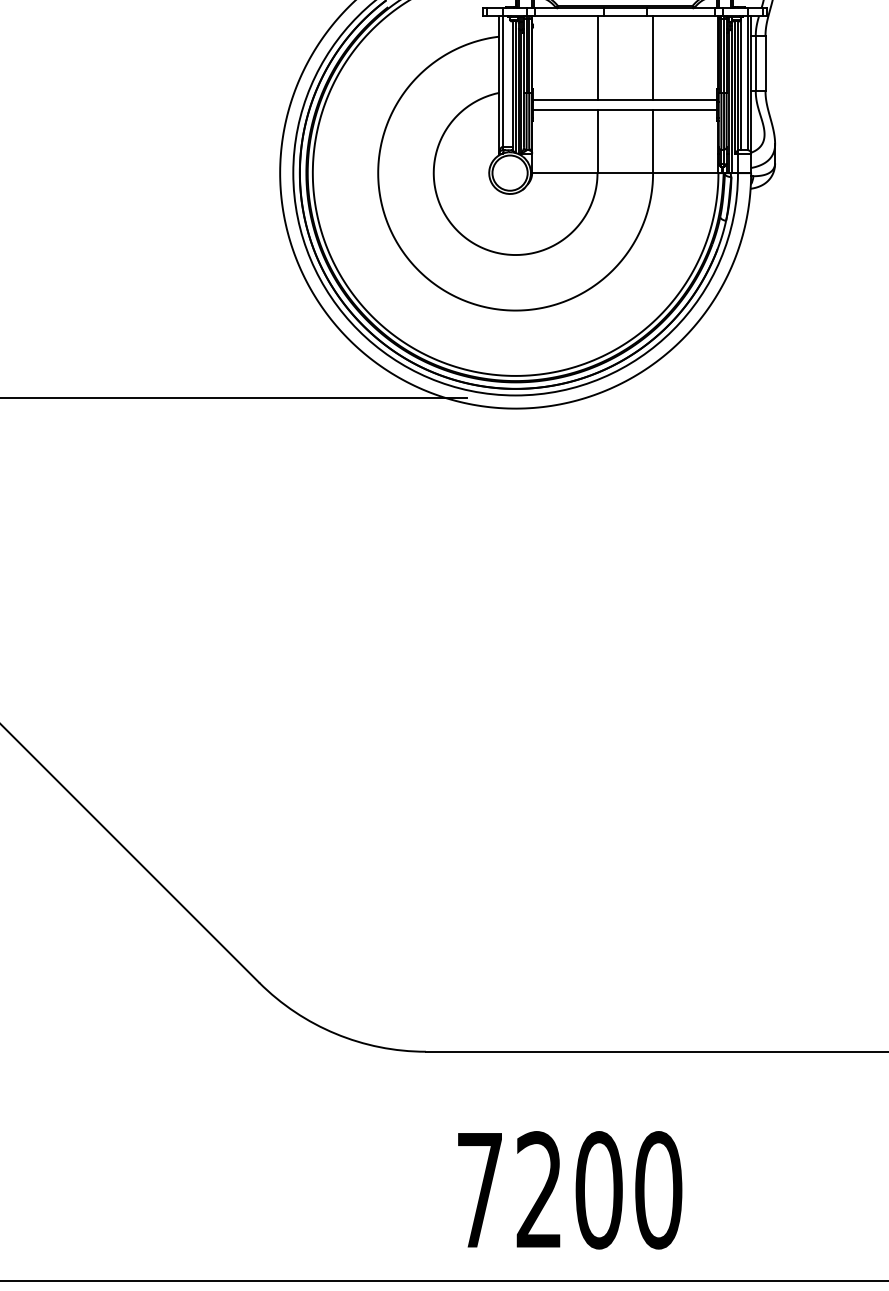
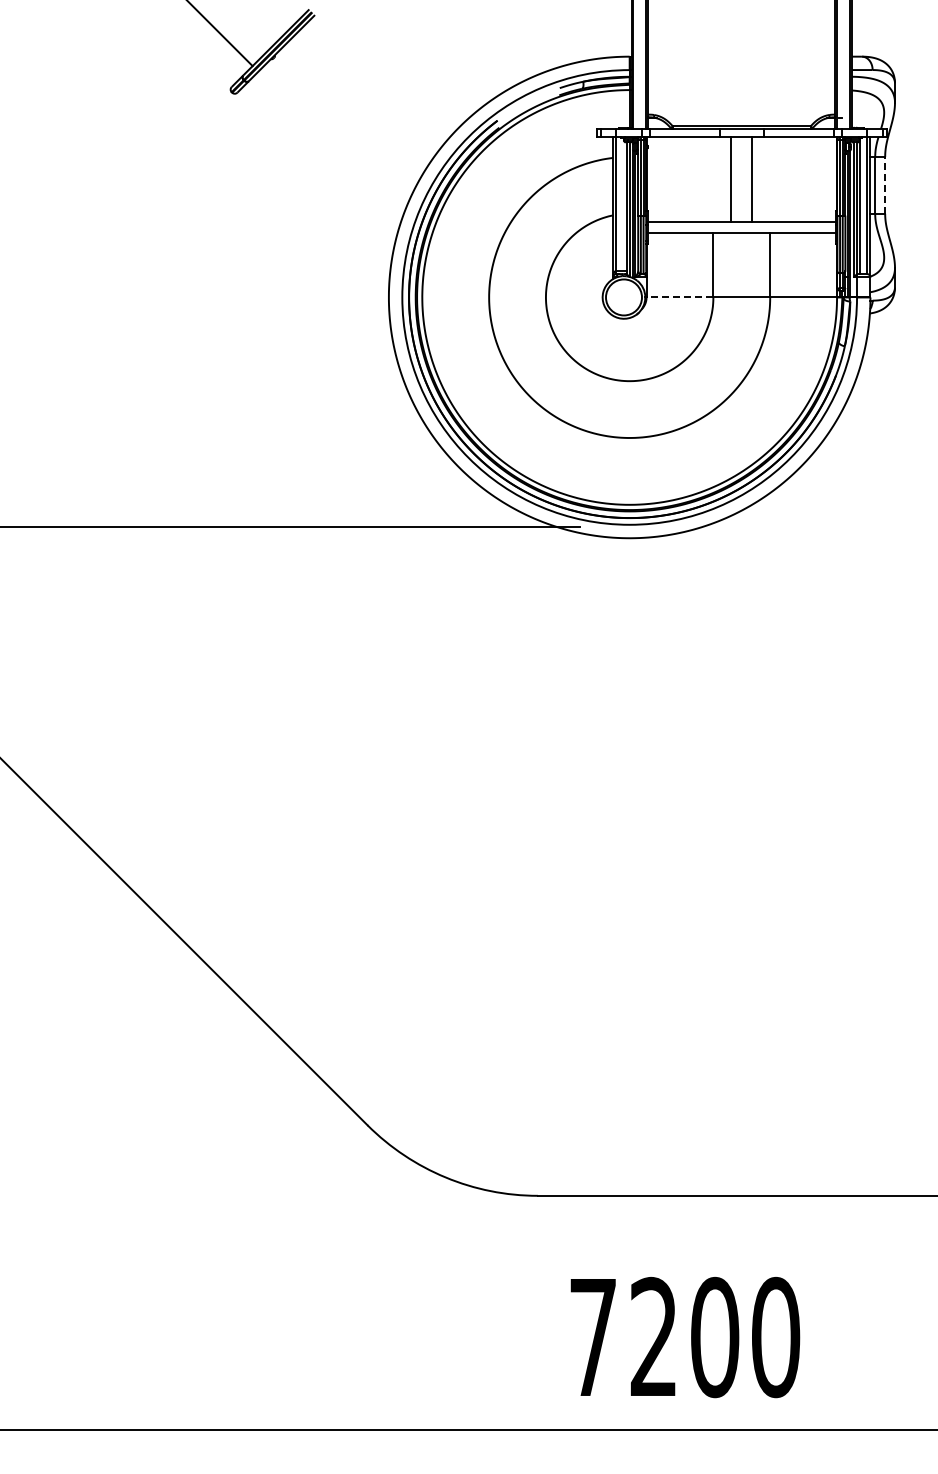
line: (597, 57) -> (752, 179), moved
line: (653, 57) -> (731, 179), moved
line: (765, 62) -> (885, 184), solid -> dashed
line: (564, 173) -> (679, 297), solid -> dashed

